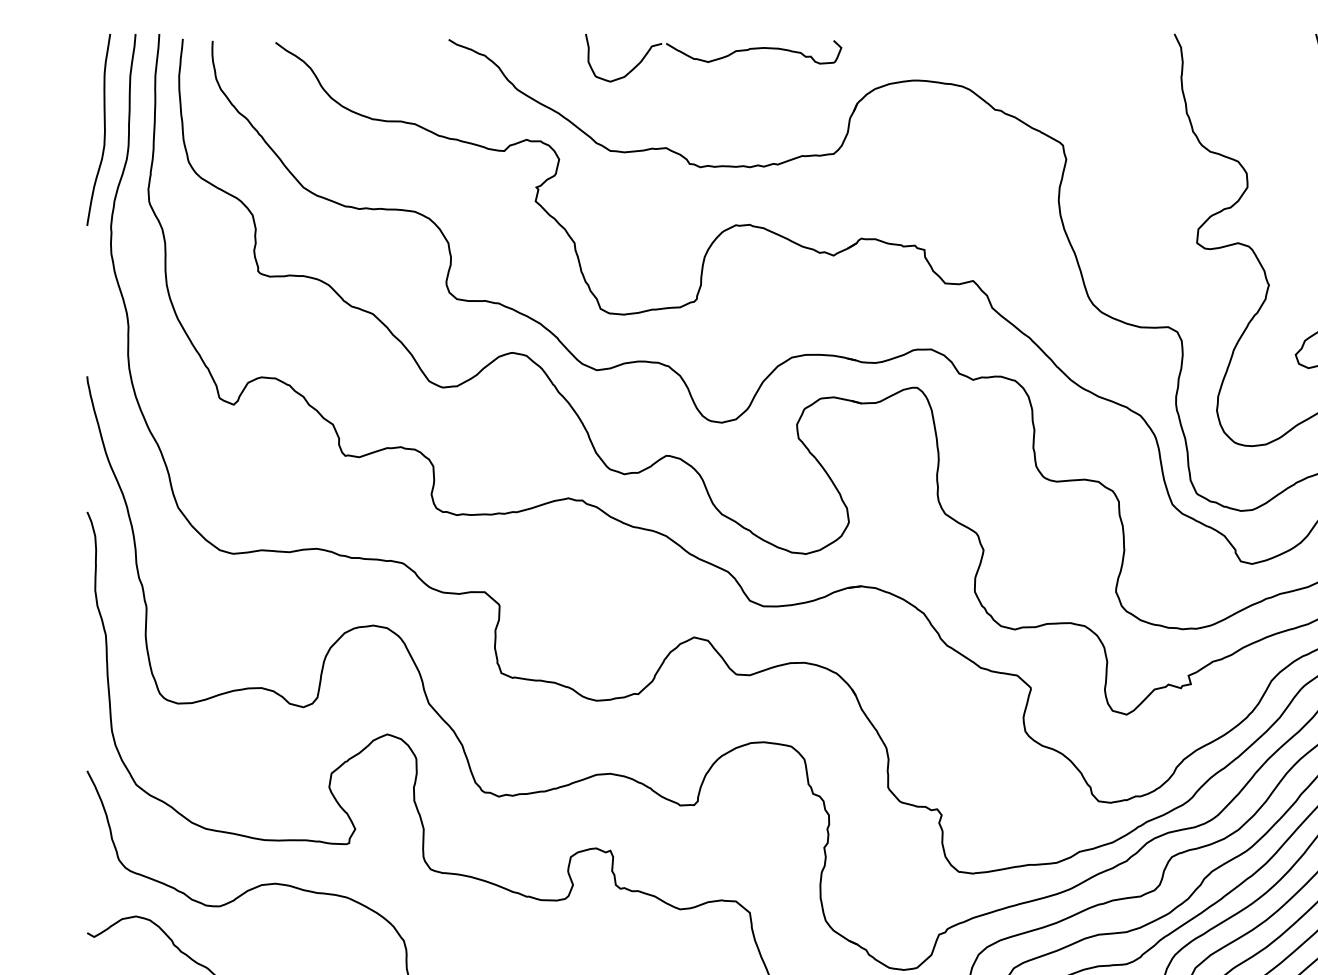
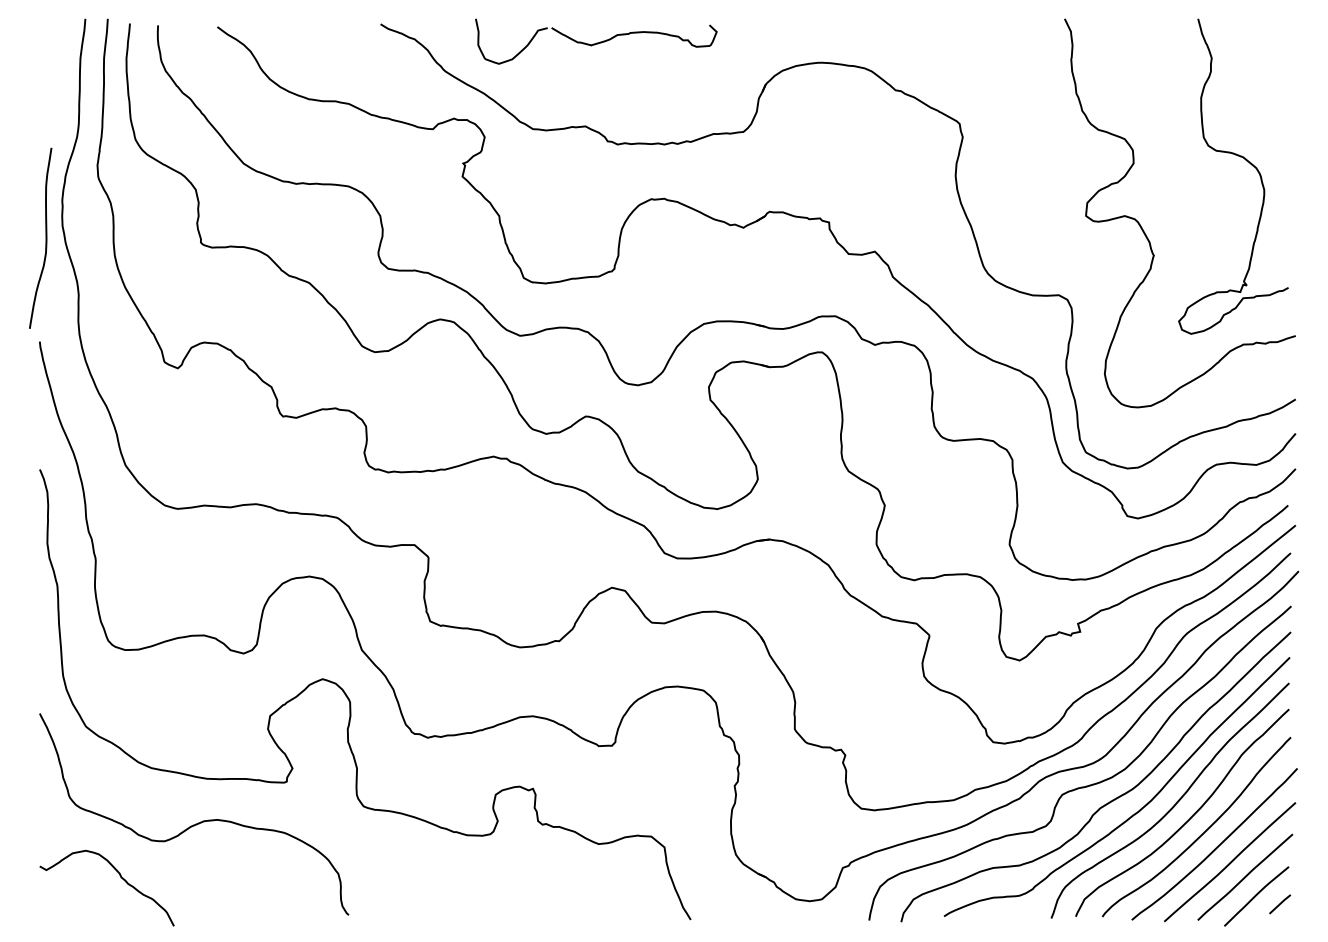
part: (713, 57) -> (596, 41), moved
curve: (103, 129) -> (45, 237), moved

